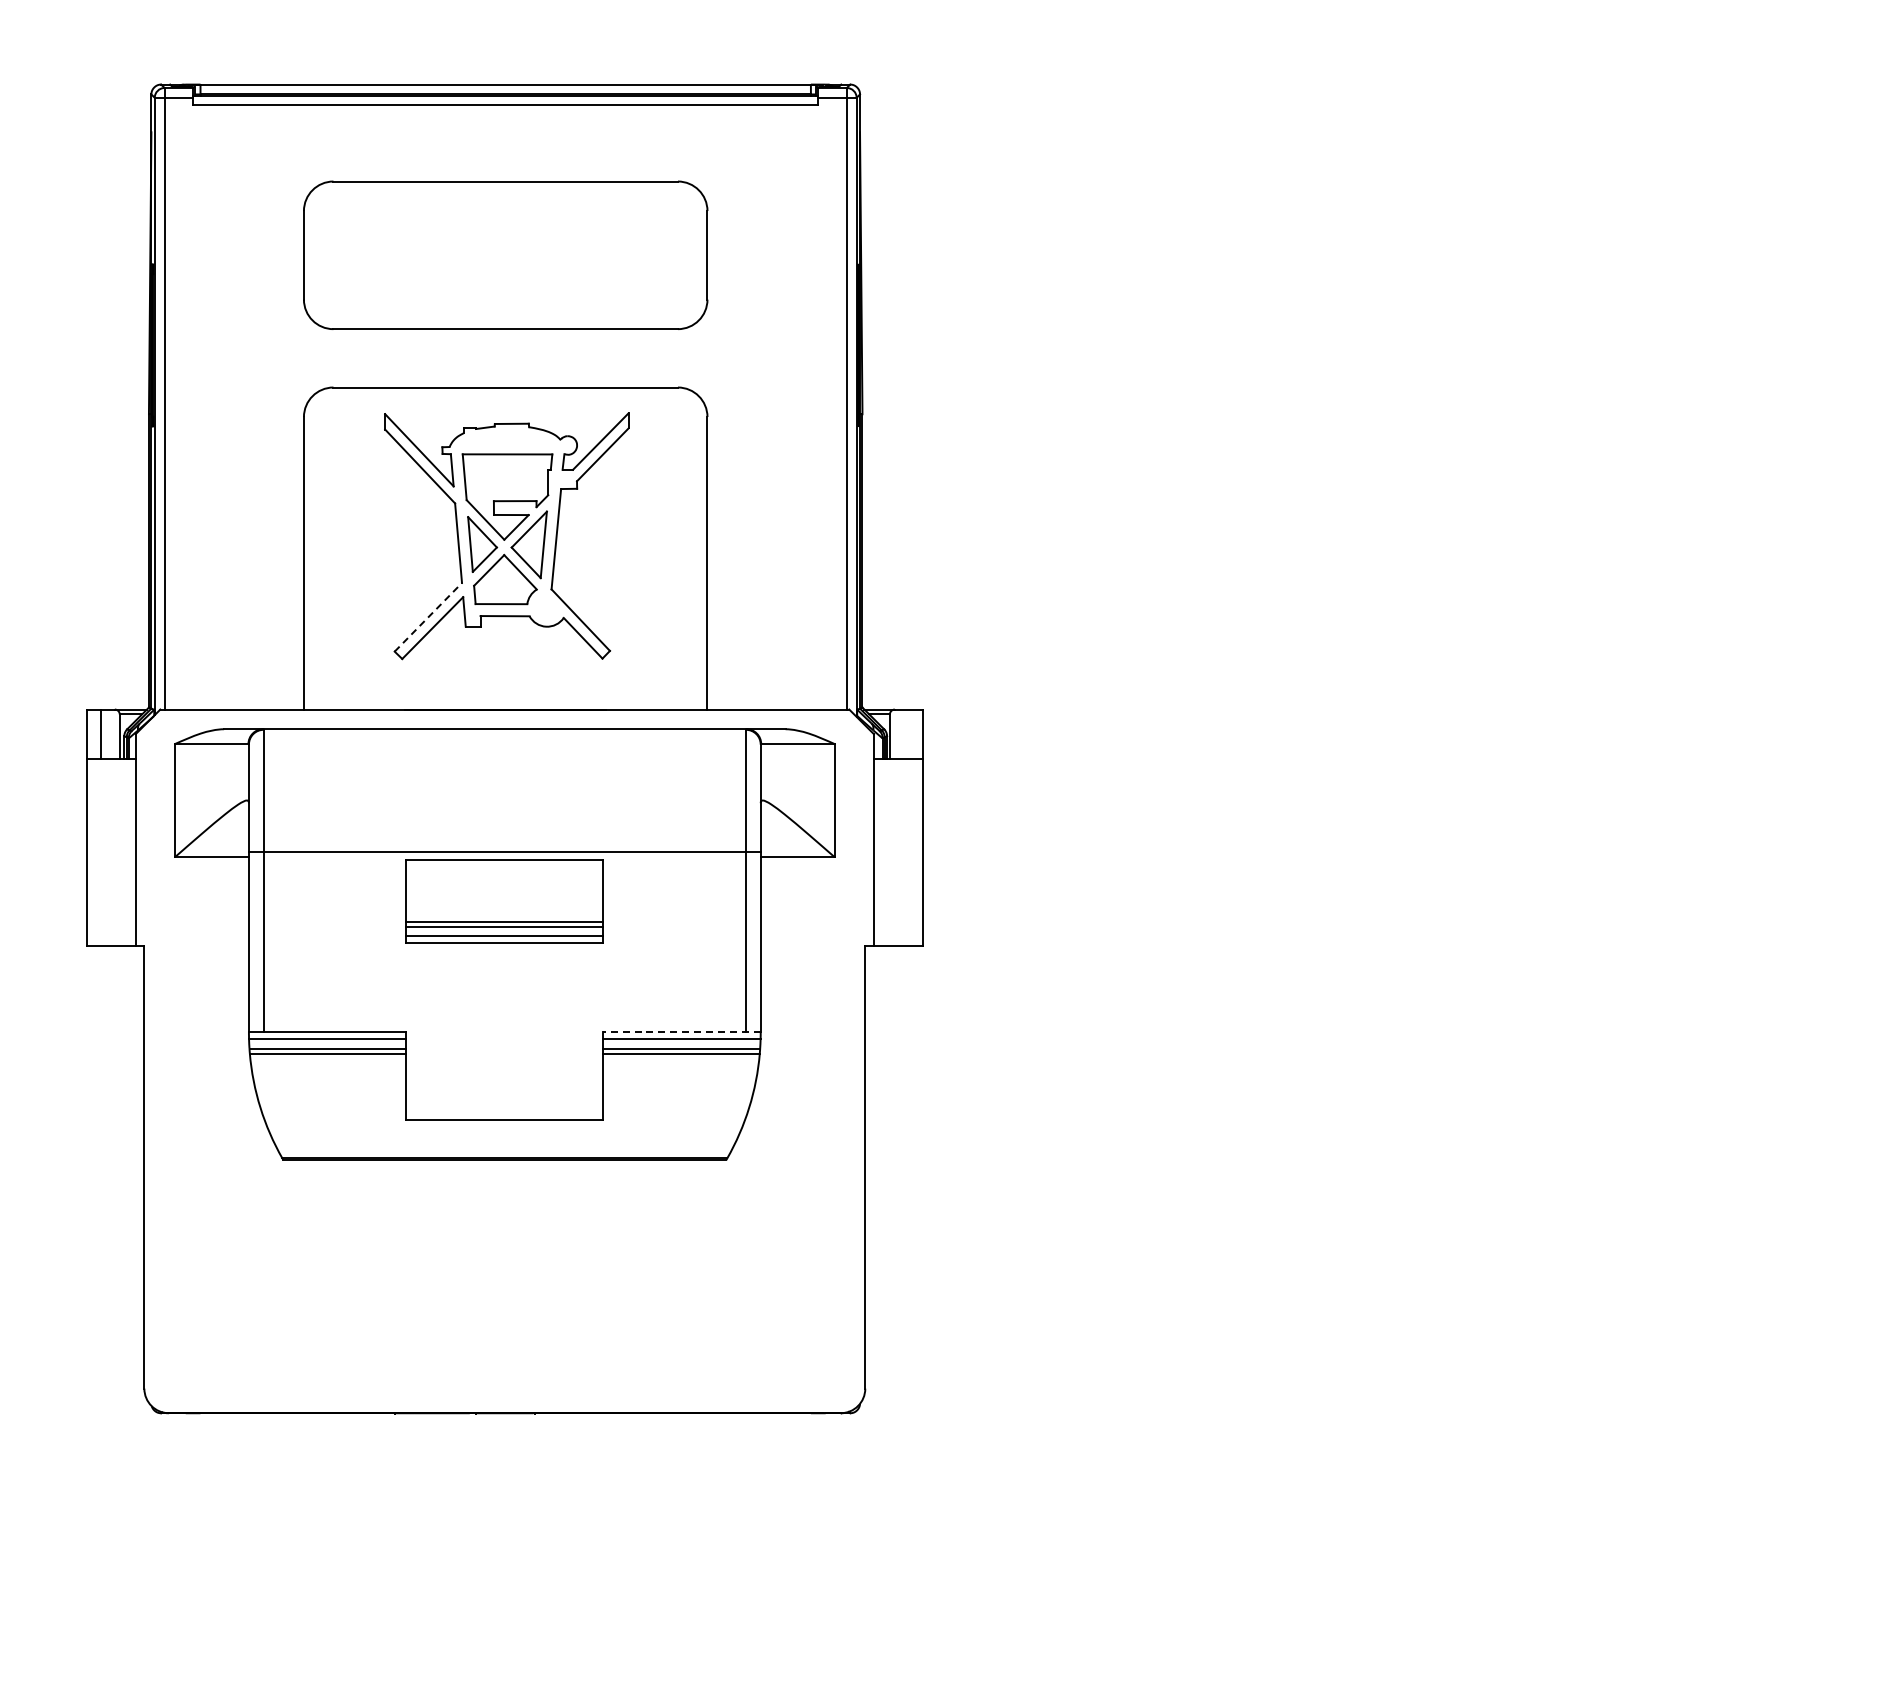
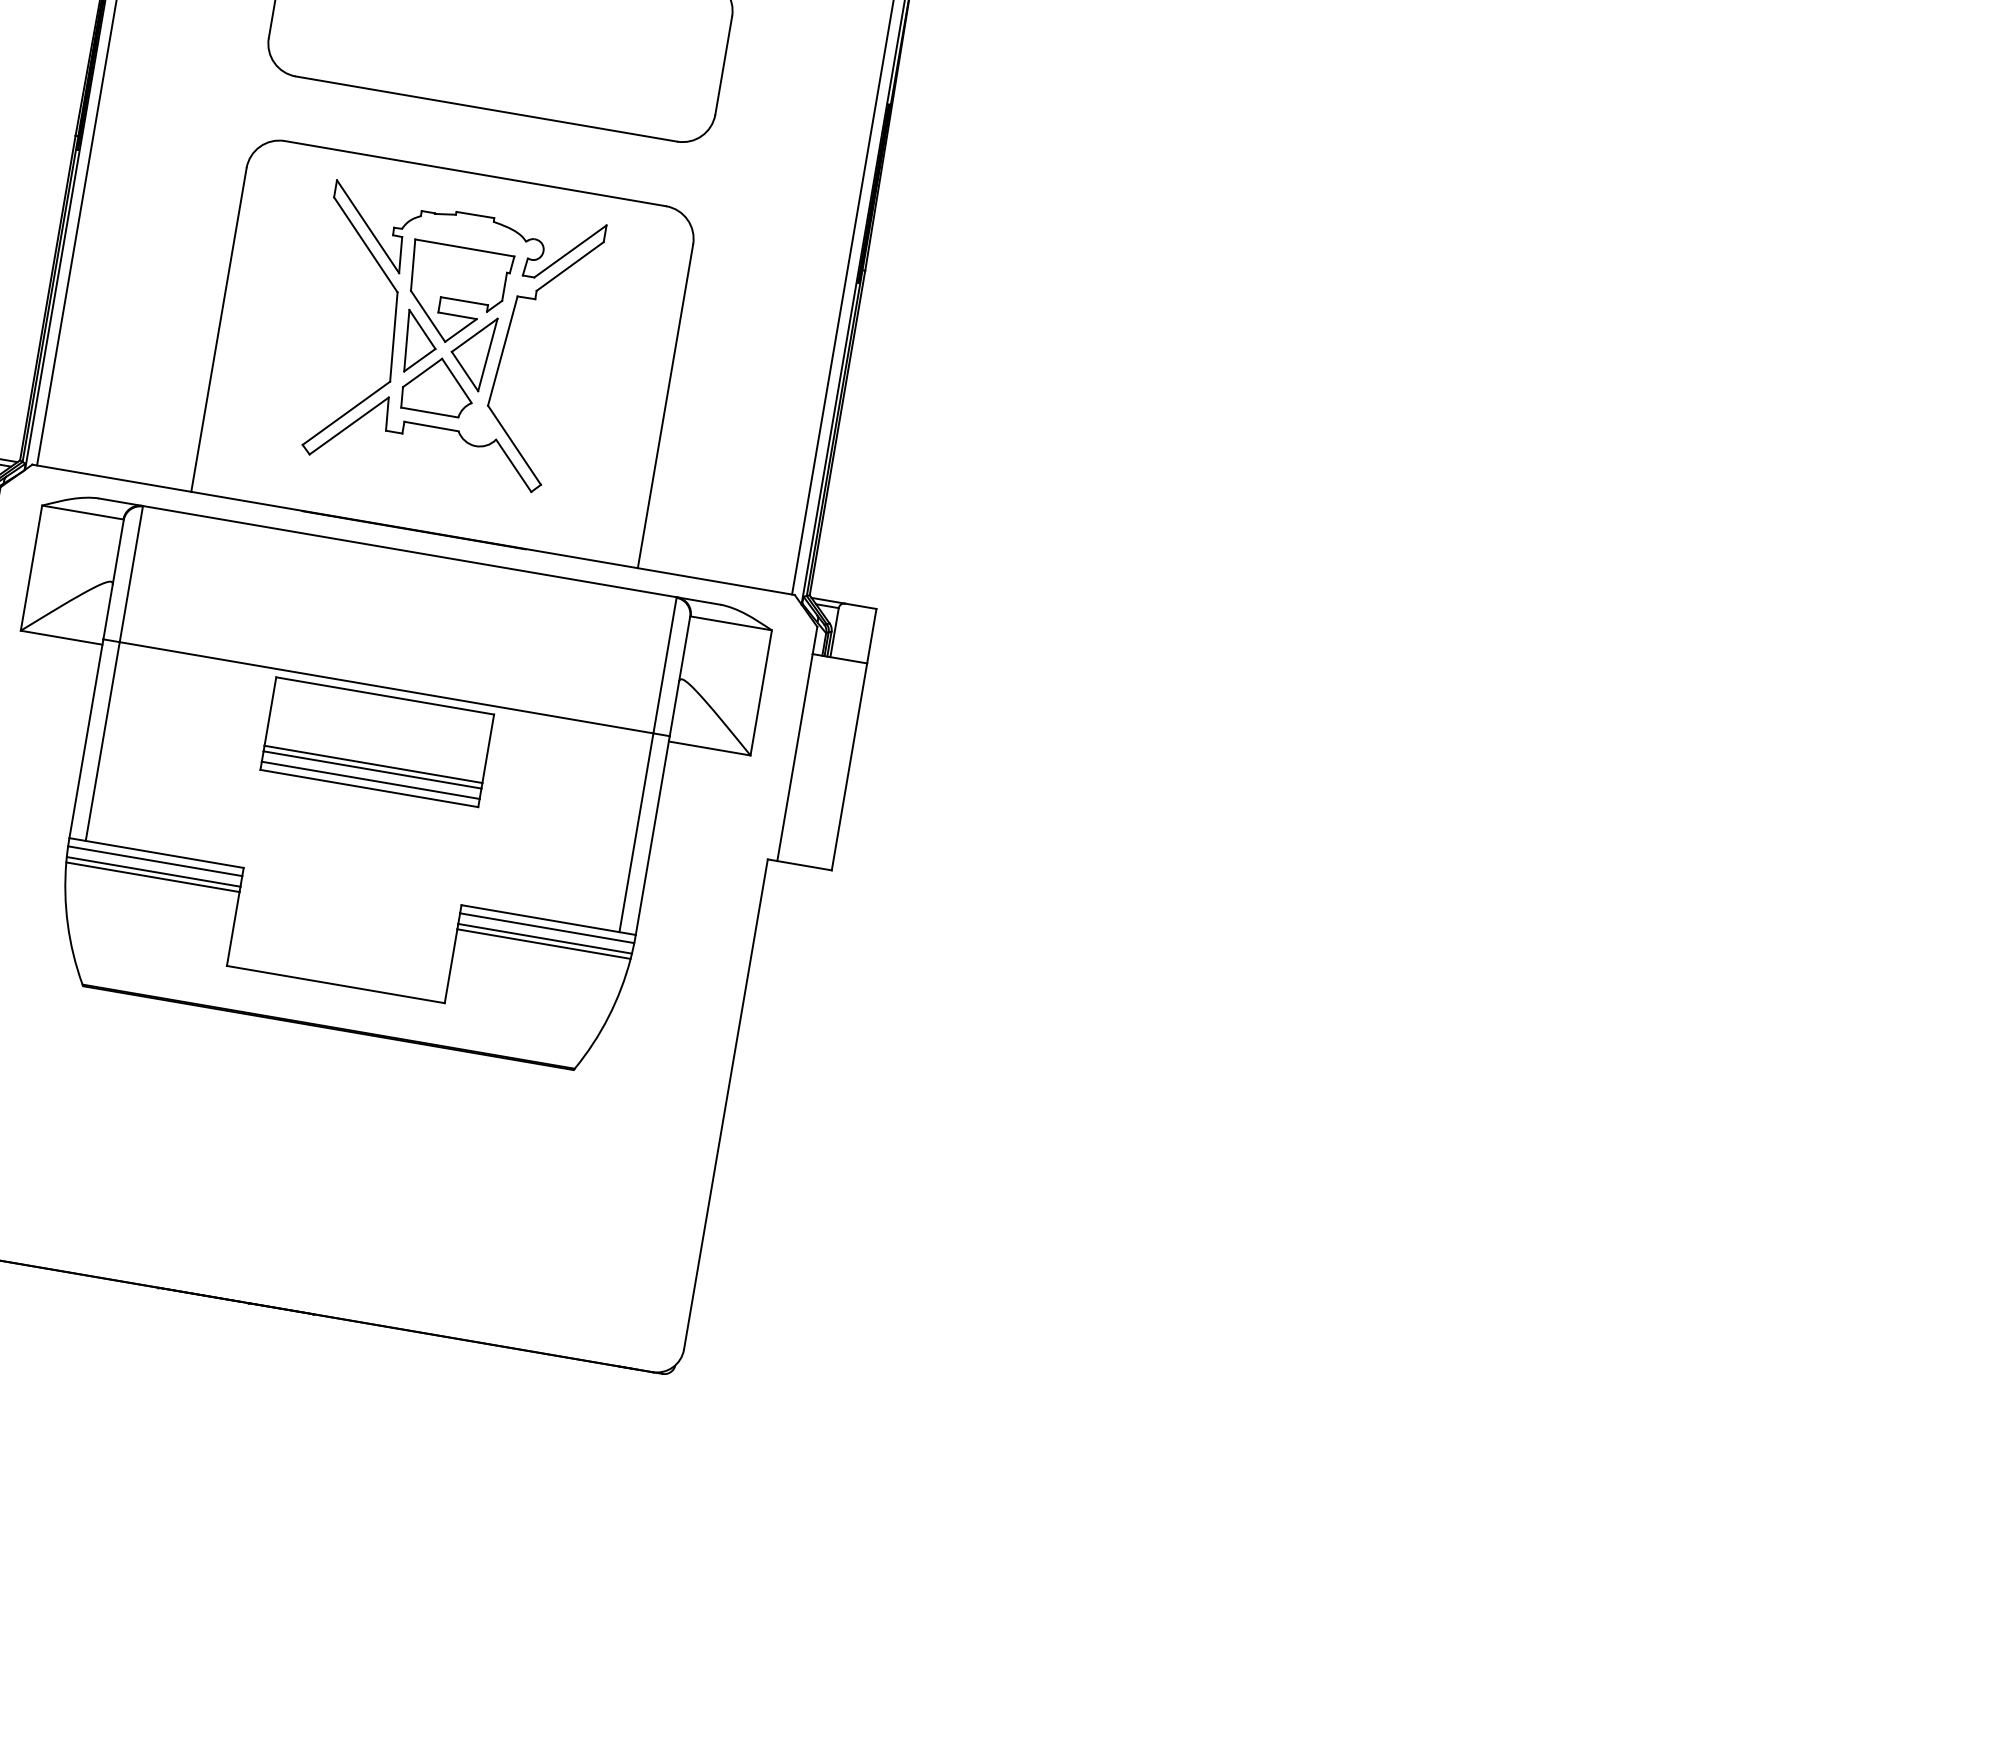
line: (428, 616) -> (346, 412), dashed -> solid
line: (681, 1031) -> (548, 919), dashed -> solid

